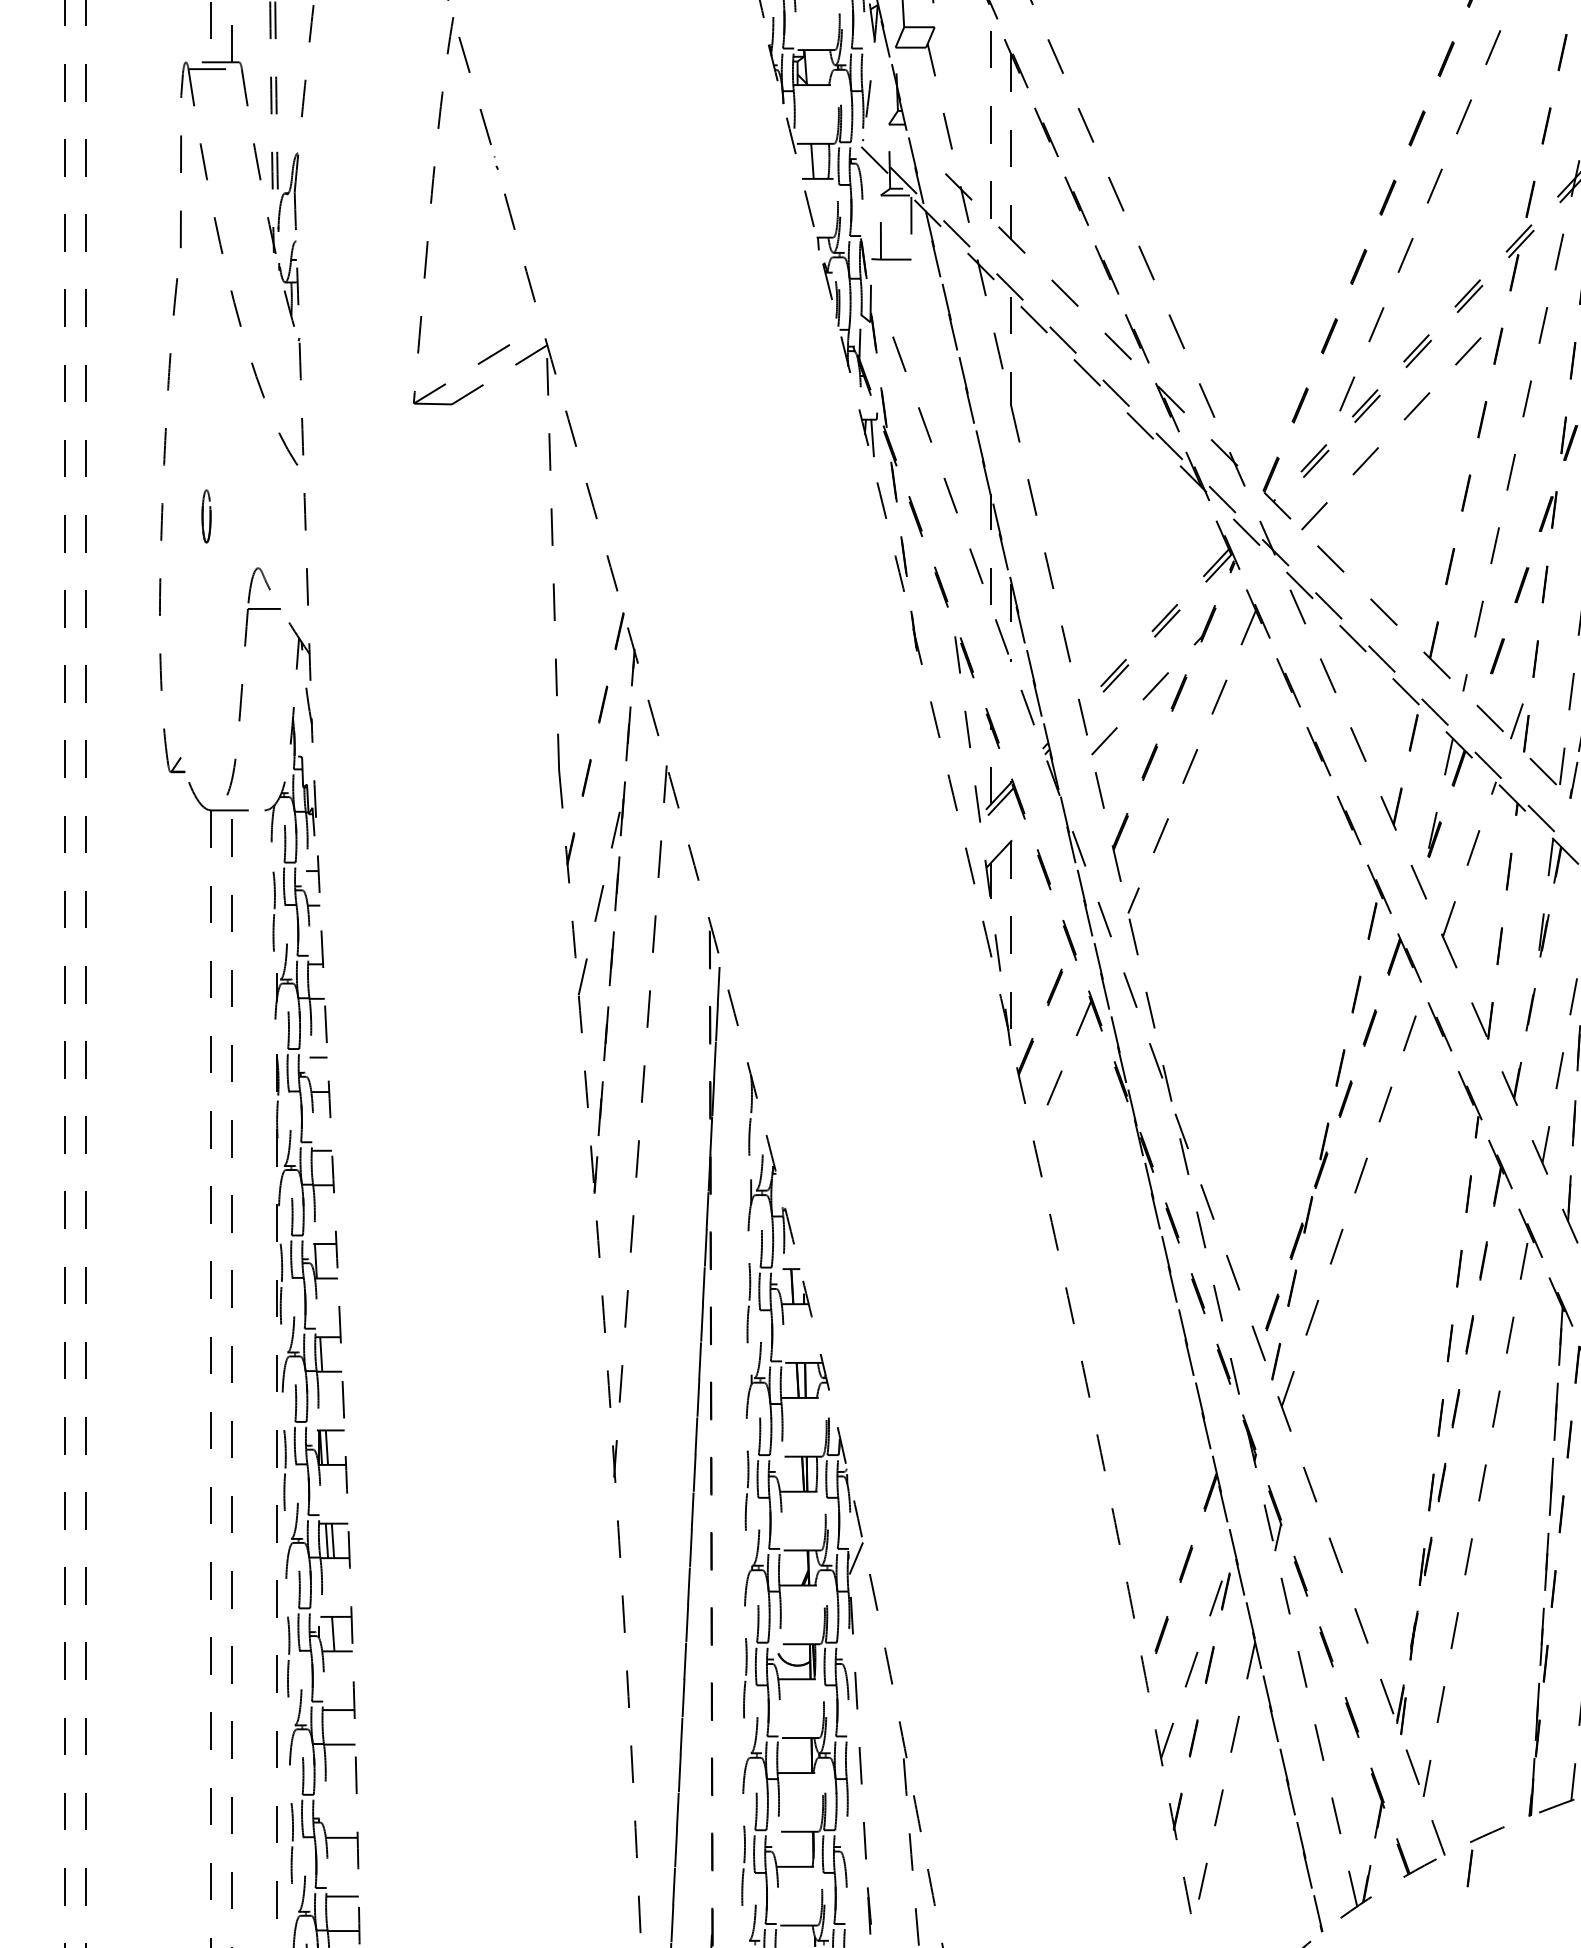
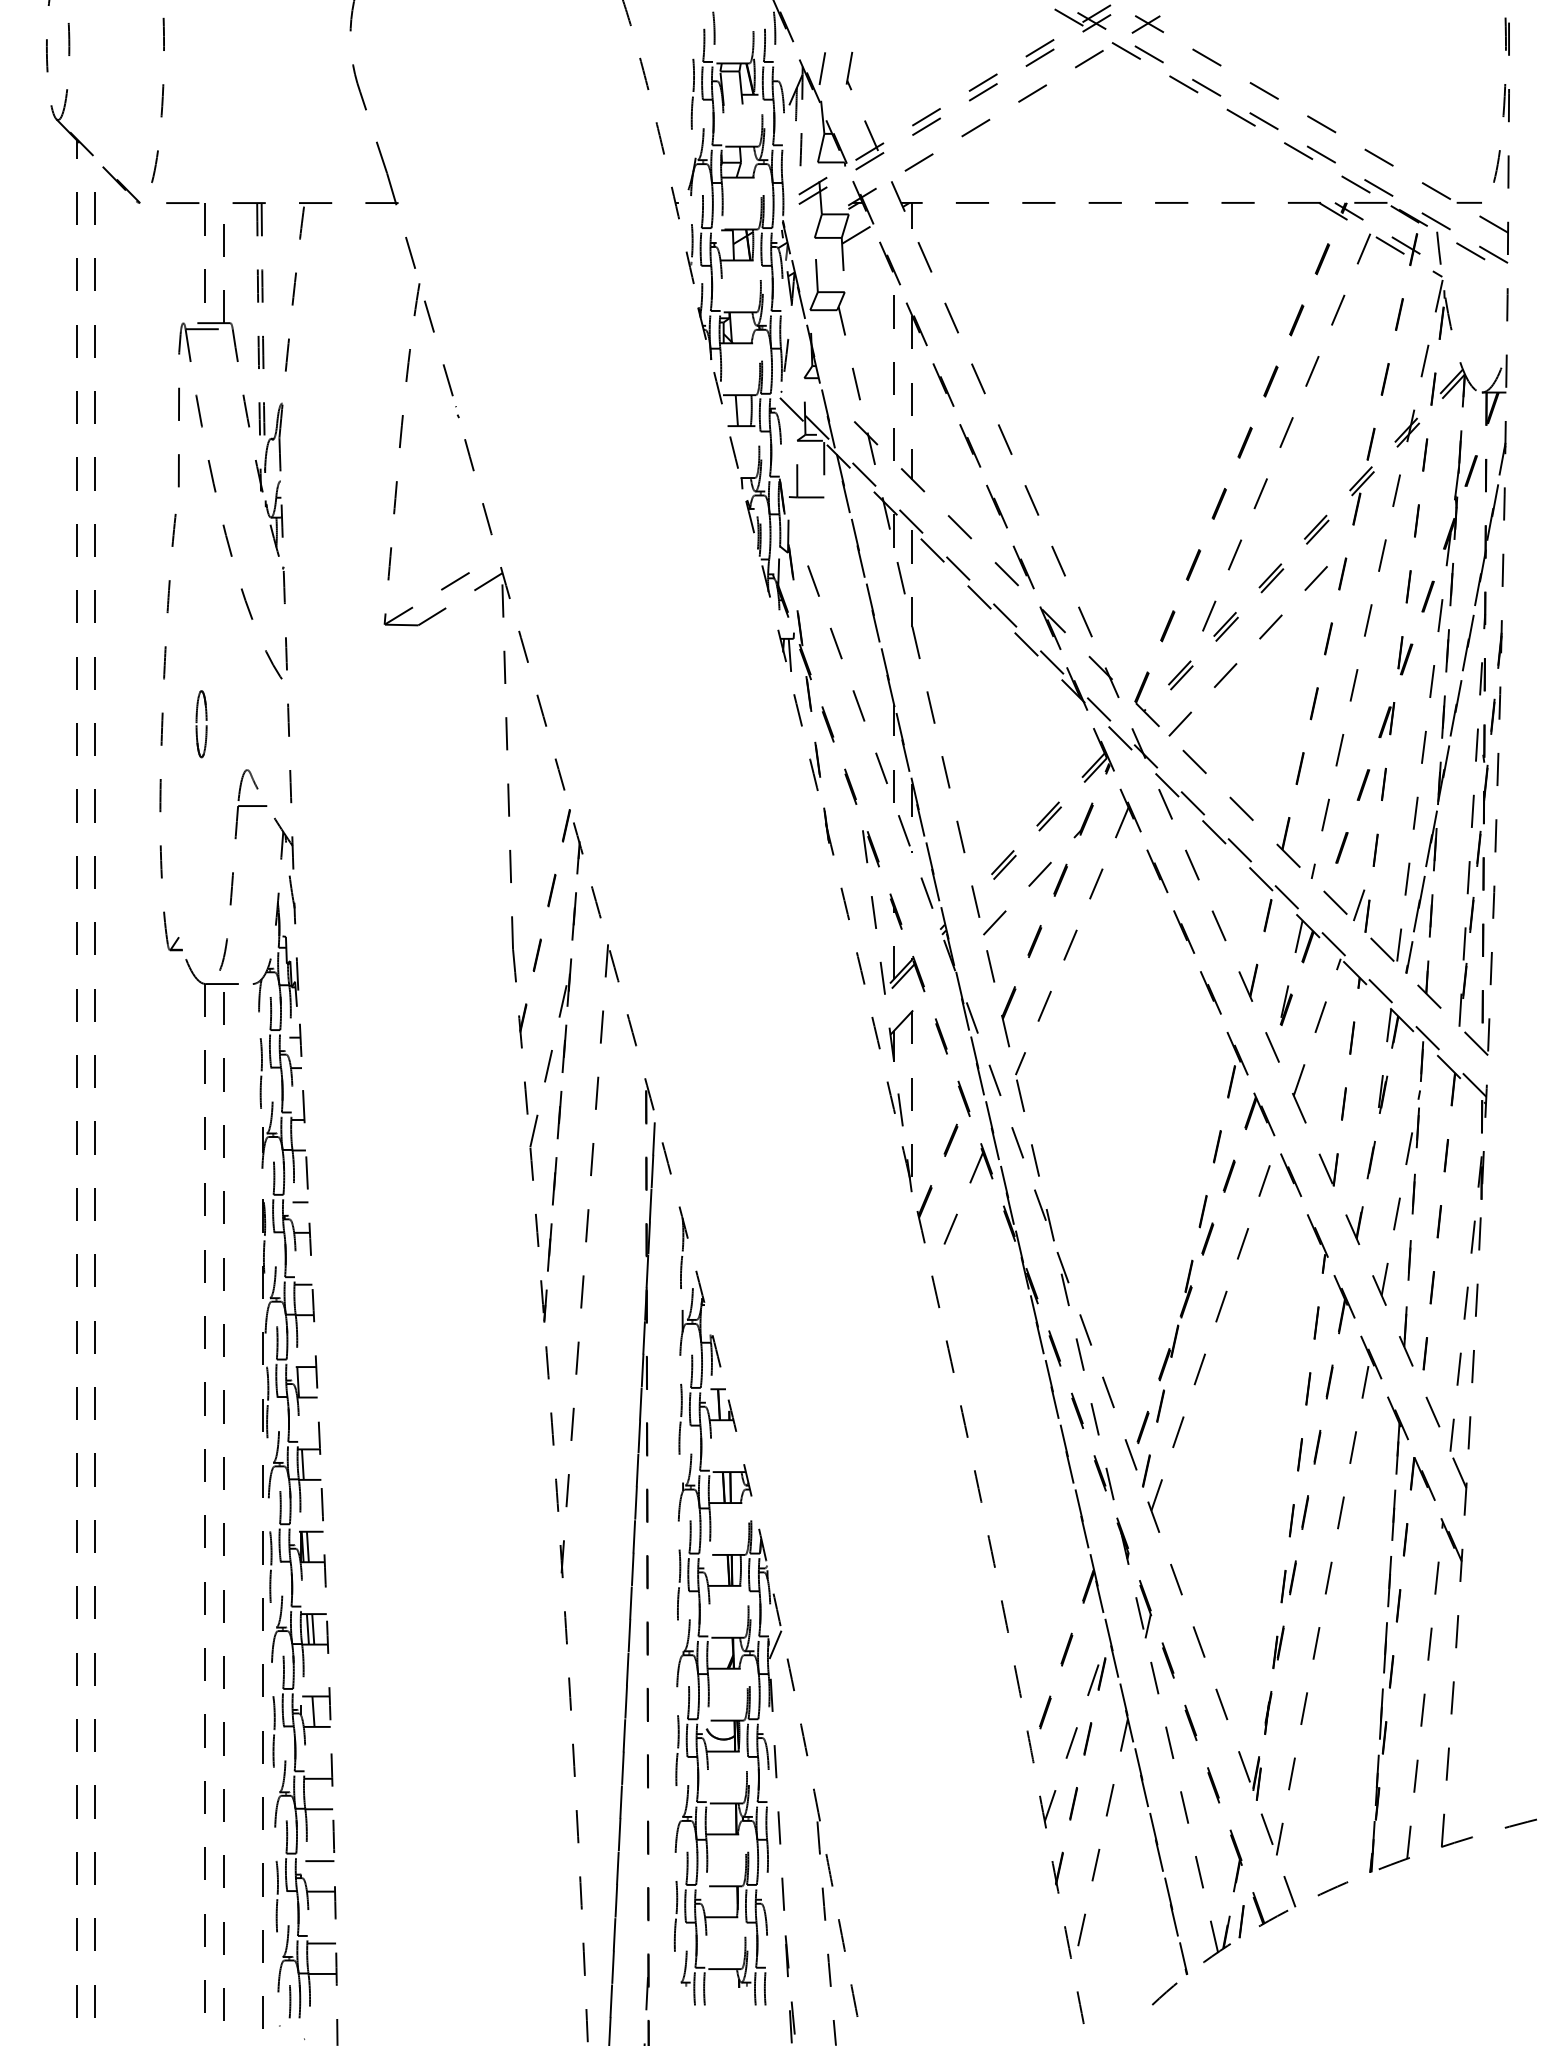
line: (990, 295) -> (894, 529), added
part: (206, 516) -> (201, 724), size x1.43
line: (340, 1803) -> (319, 1861), added
line: (1469, 1868) -> (1241, 1921), moved

